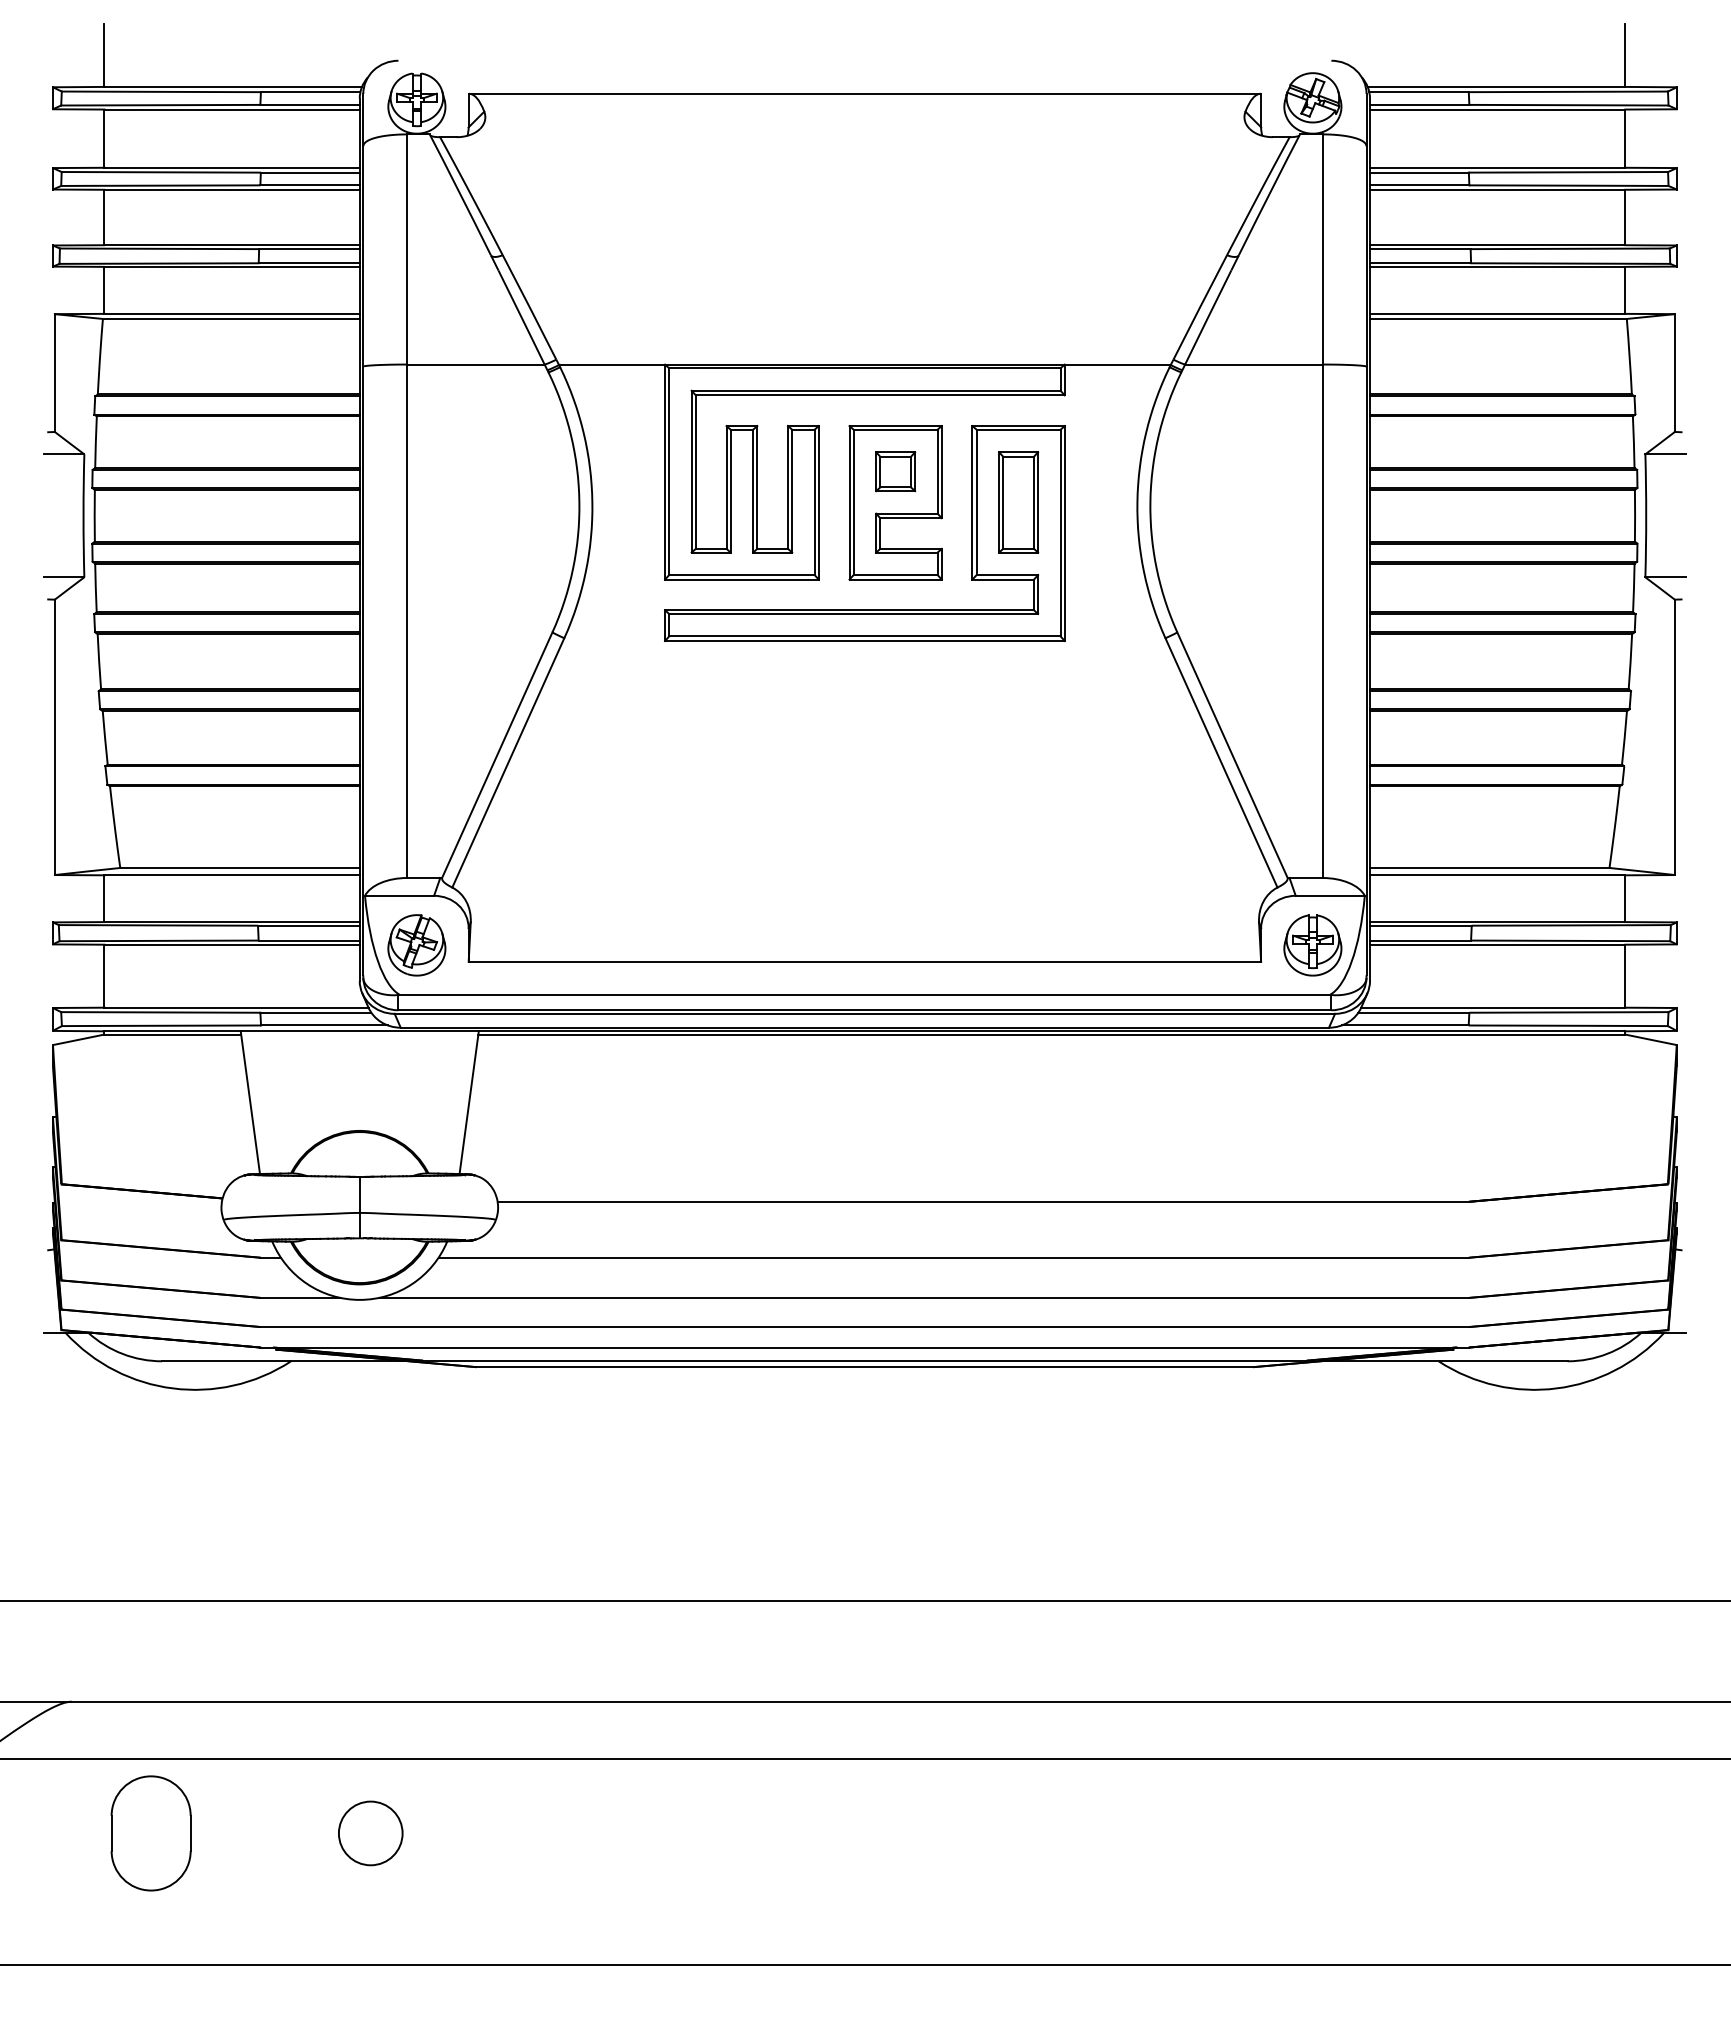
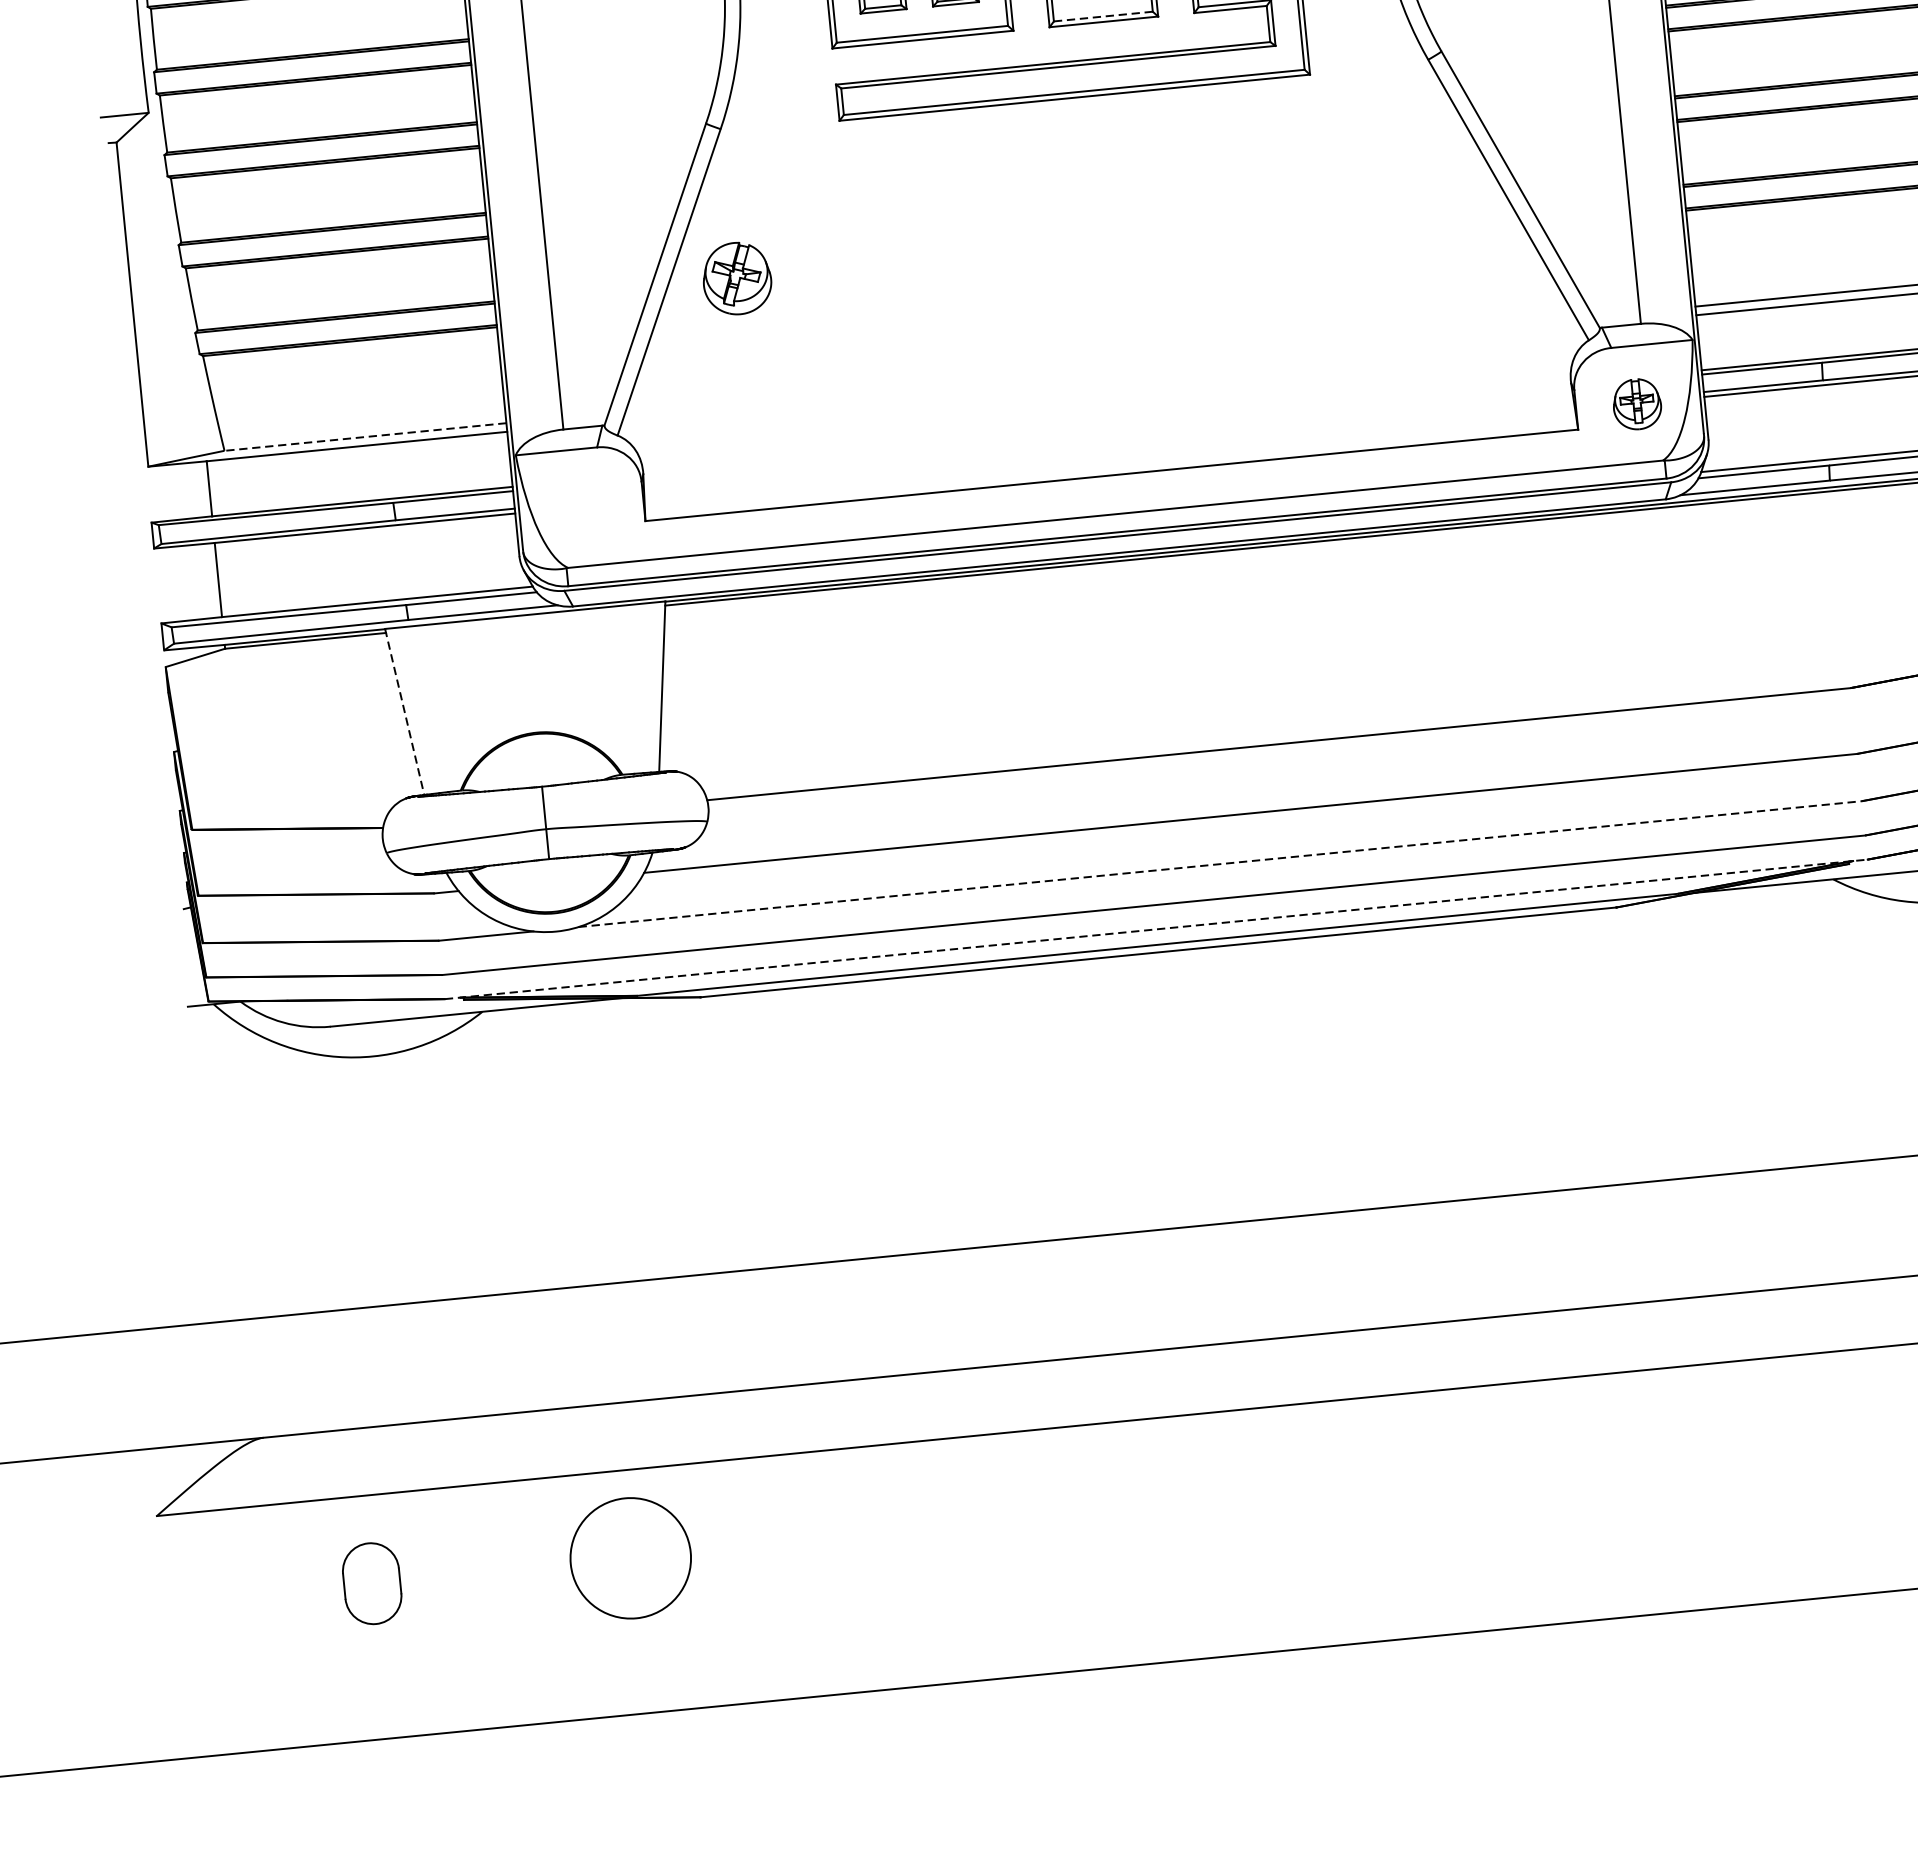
line: (895, 575) -> (1103, 17), solid -> dashed
line: (240, 867) -> (365, 436), solid -> dashed
part: (416, 945) -> (736, 278), moved
part: (1312, 945) -> (1636, 404), size x0.7
line: (250, 1103) -> (404, 713), solid -> dashed
line: (924, 1297) -> (1220, 863), solid -> dashed
line: (865, 1347) -> (1157, 929), solid -> dashed
part: (150, 1833) -> (371, 1583), size x0.6
circle: (370, 1833) -> (630, 1558), size x1.6

